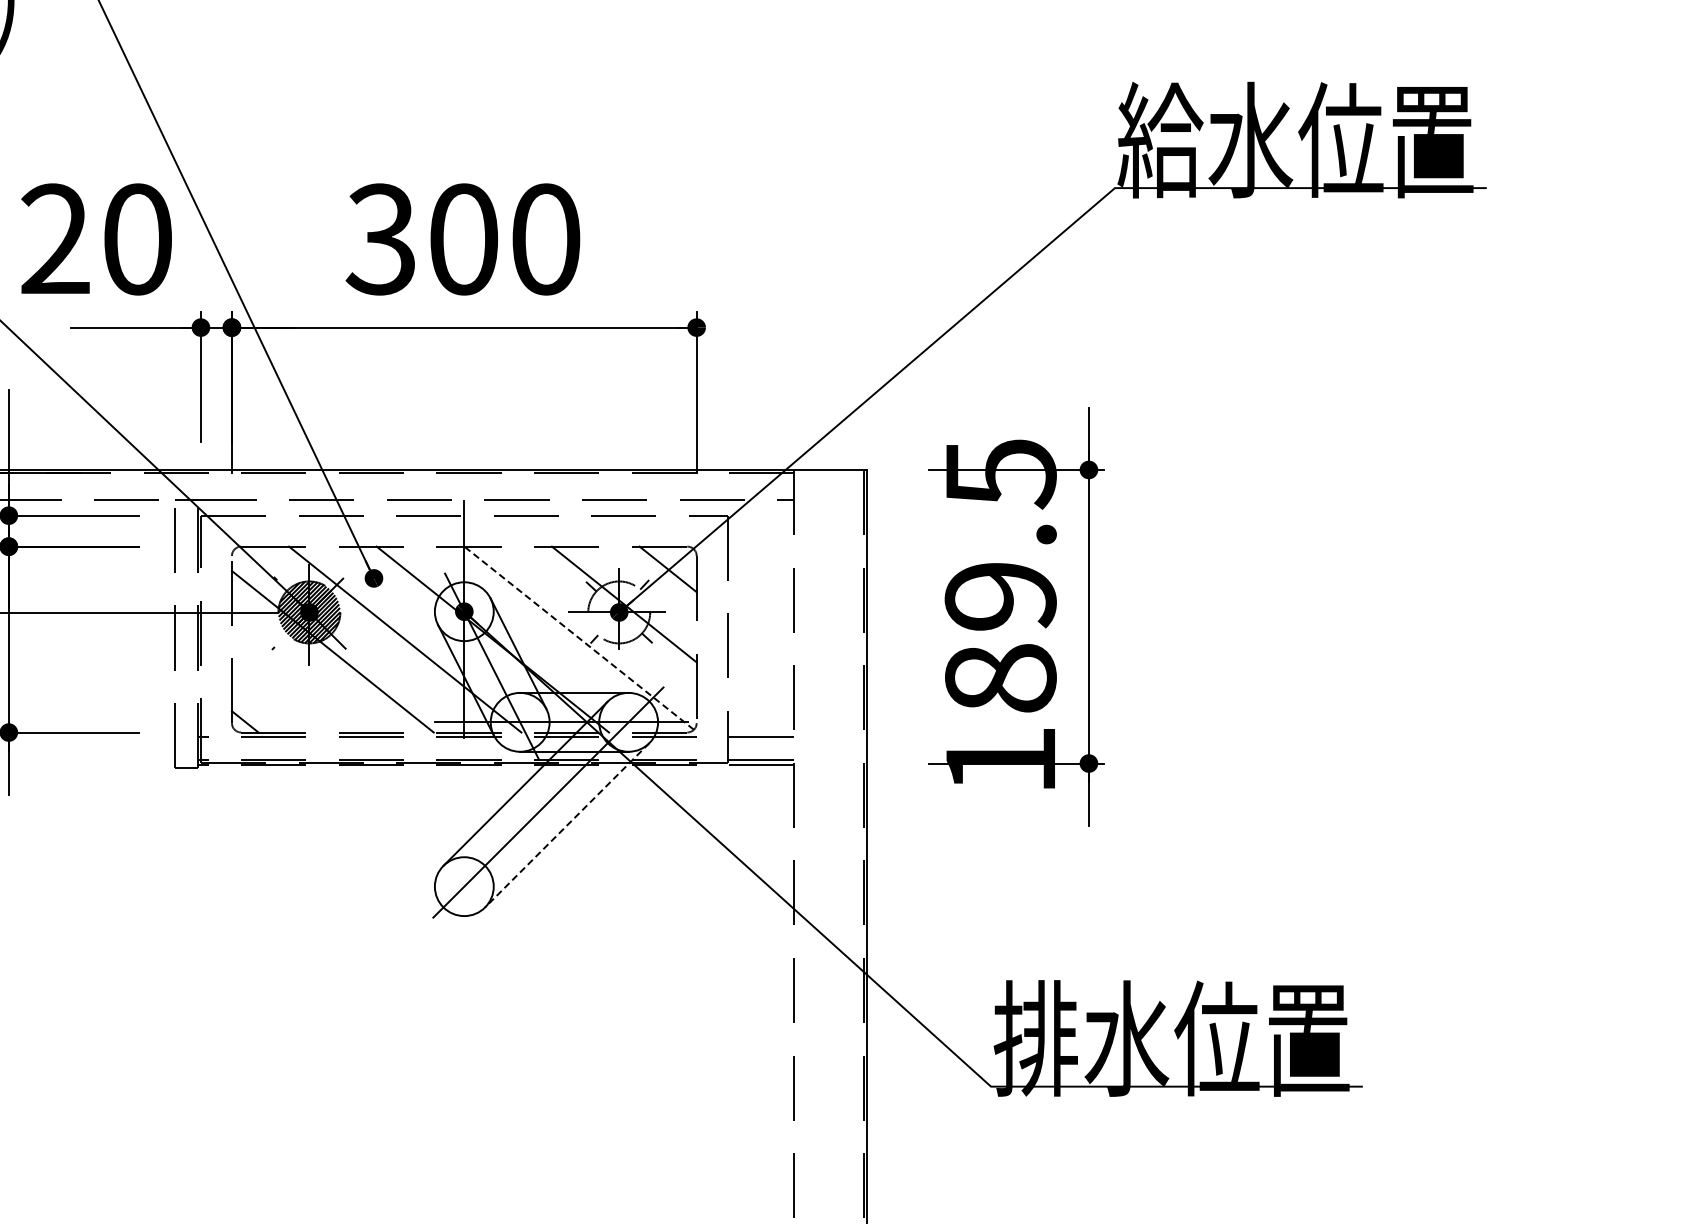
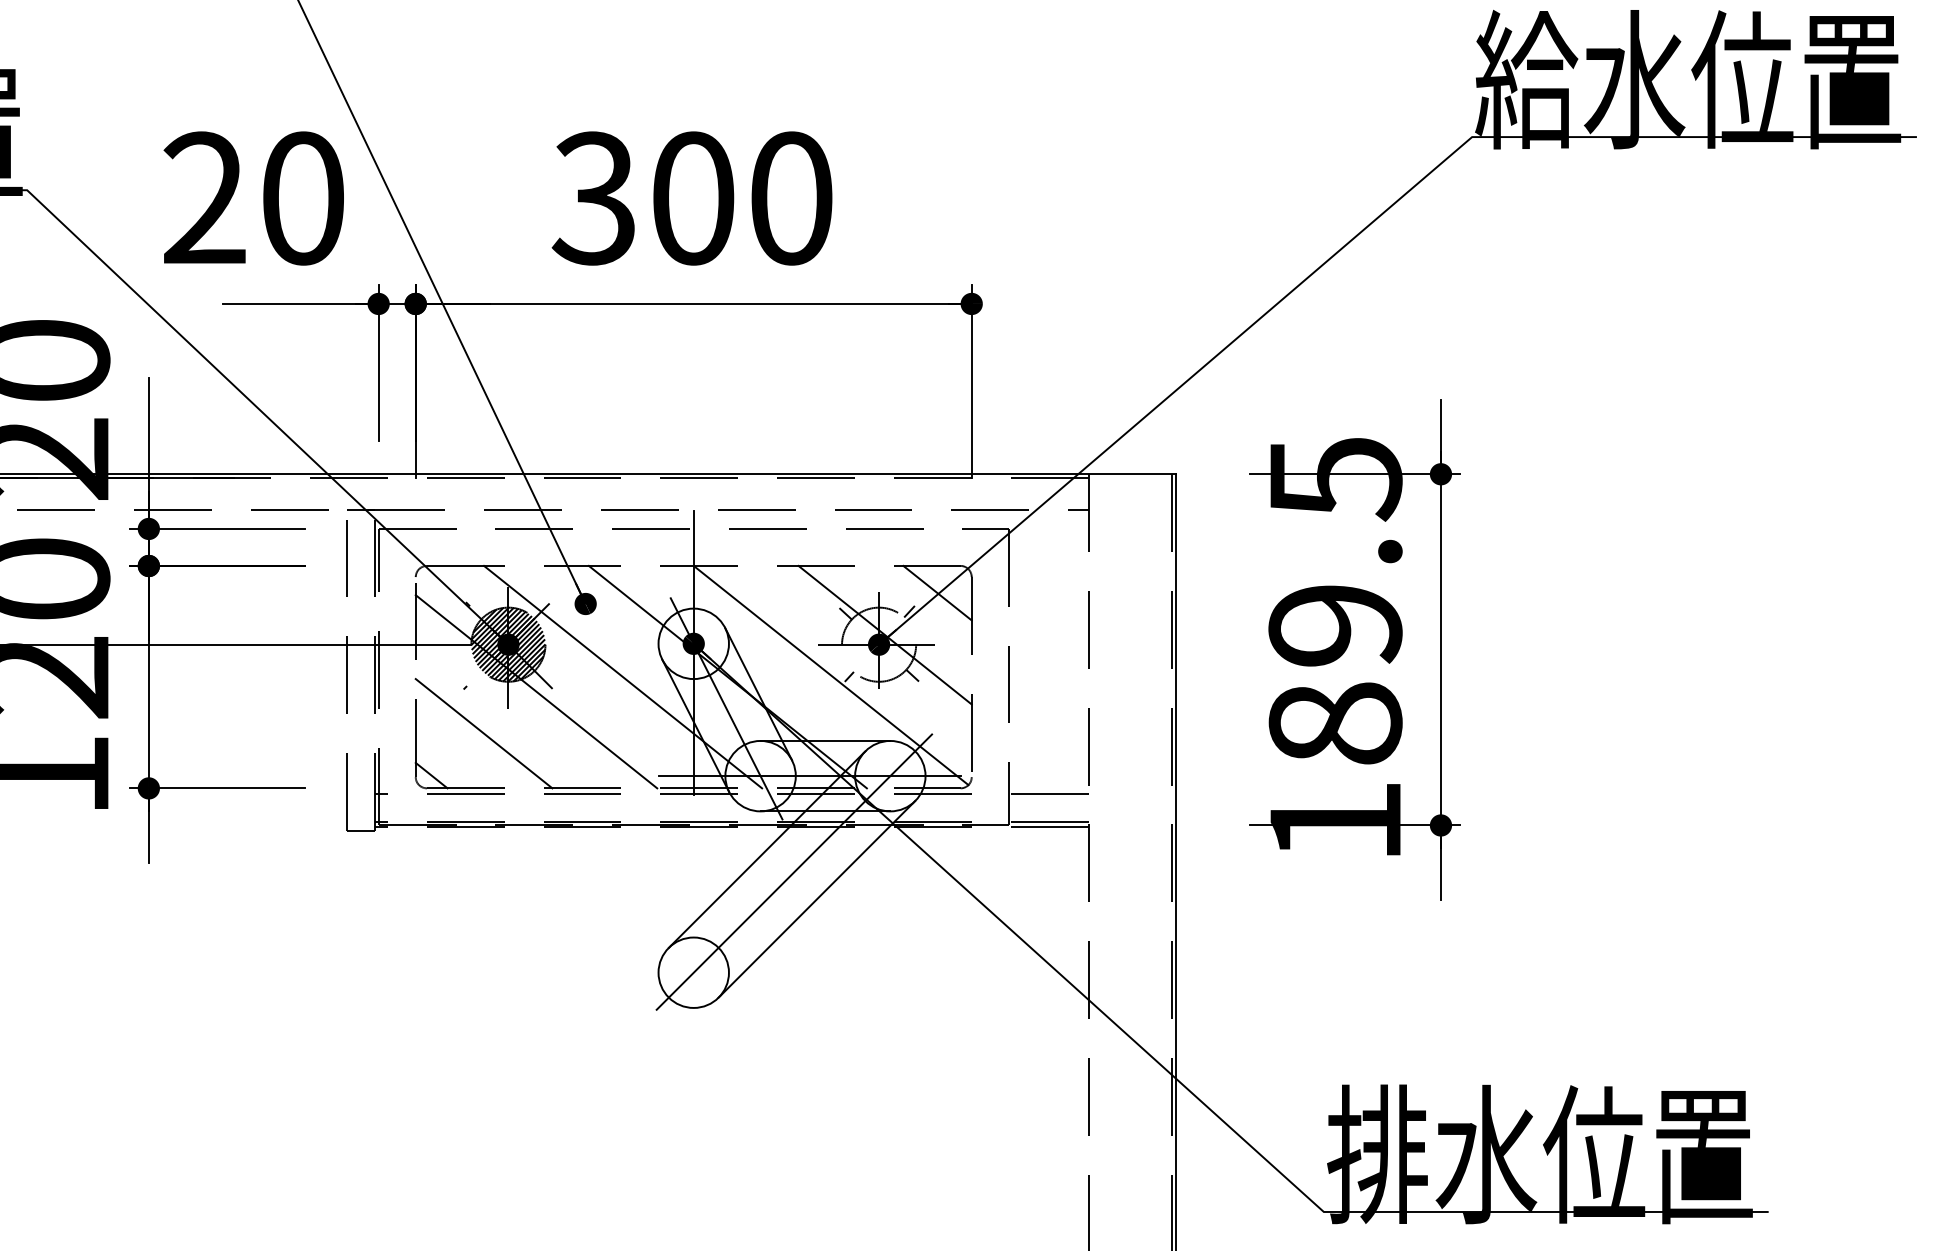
line: (579, 638) -> (831, 675), dashed -> solid
line: (288, 686) -> (483, 733), added
line: (566, 825) -> (815, 899), dashed -> solid

